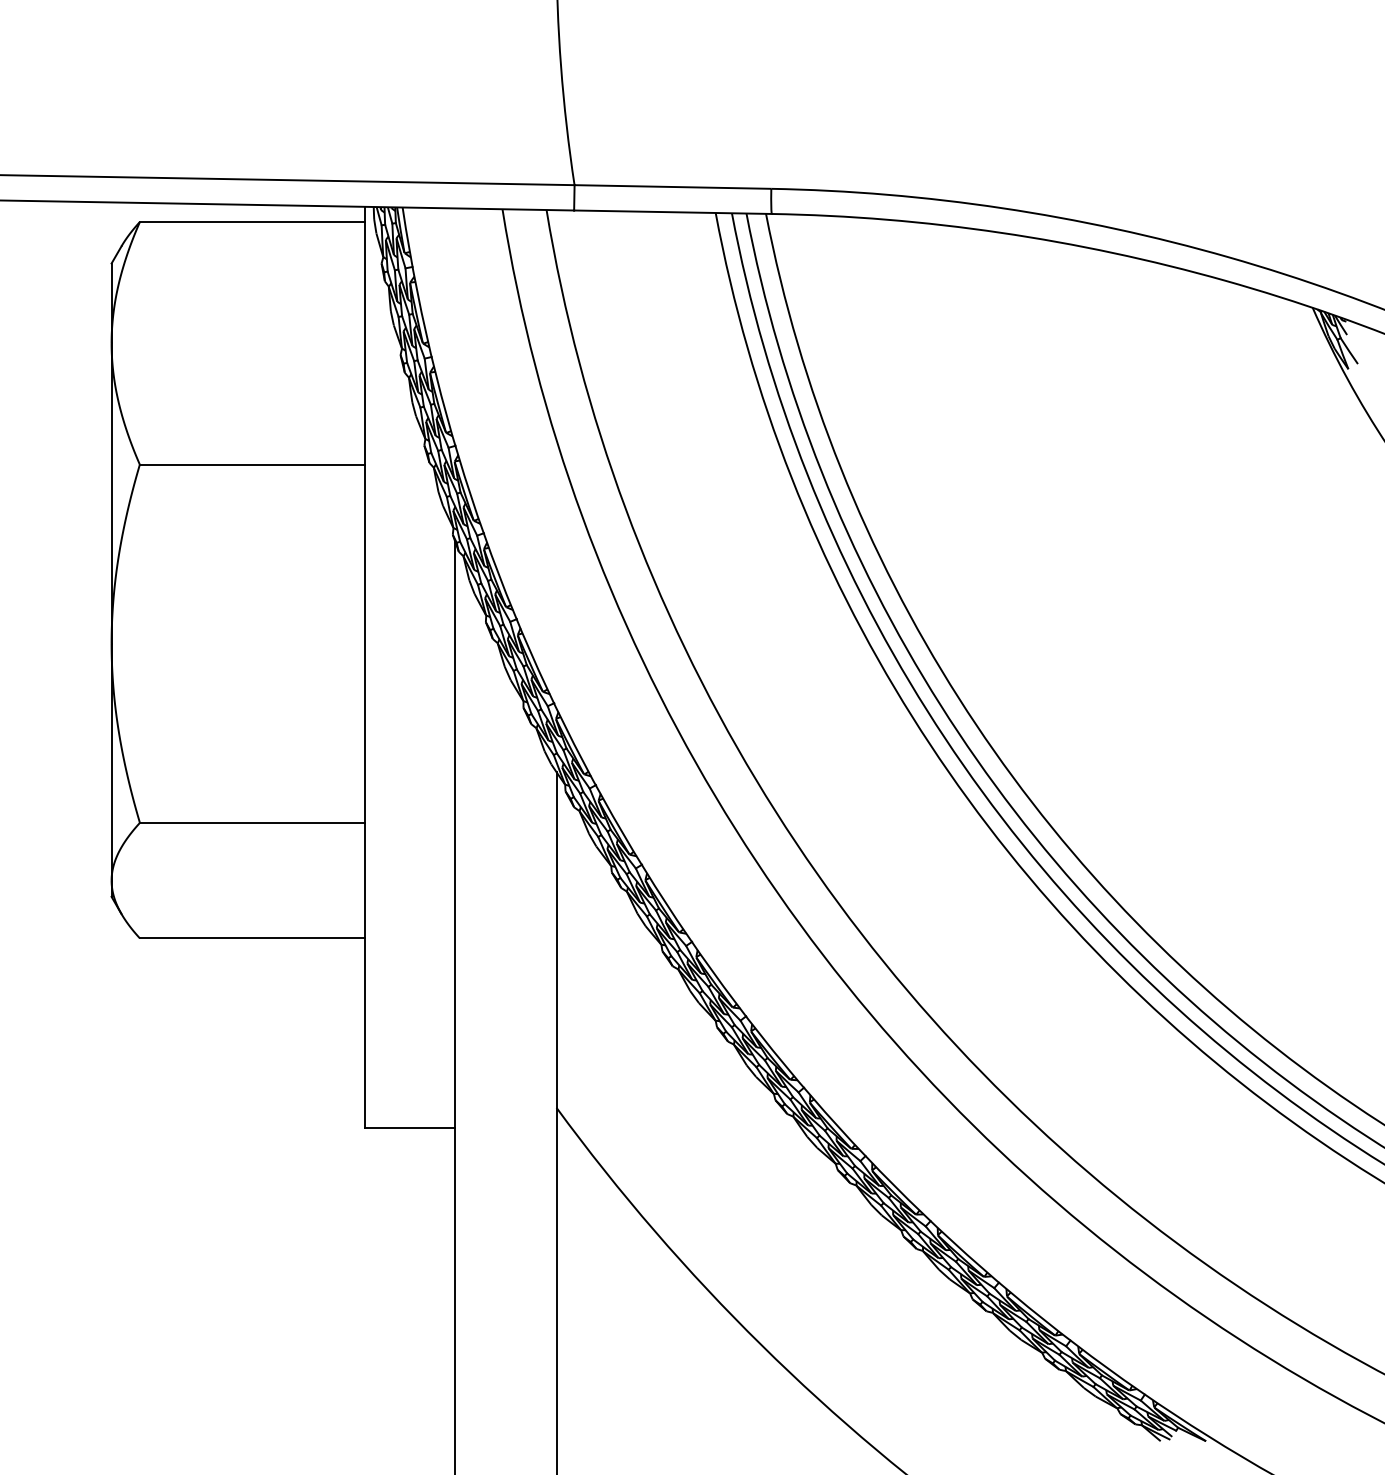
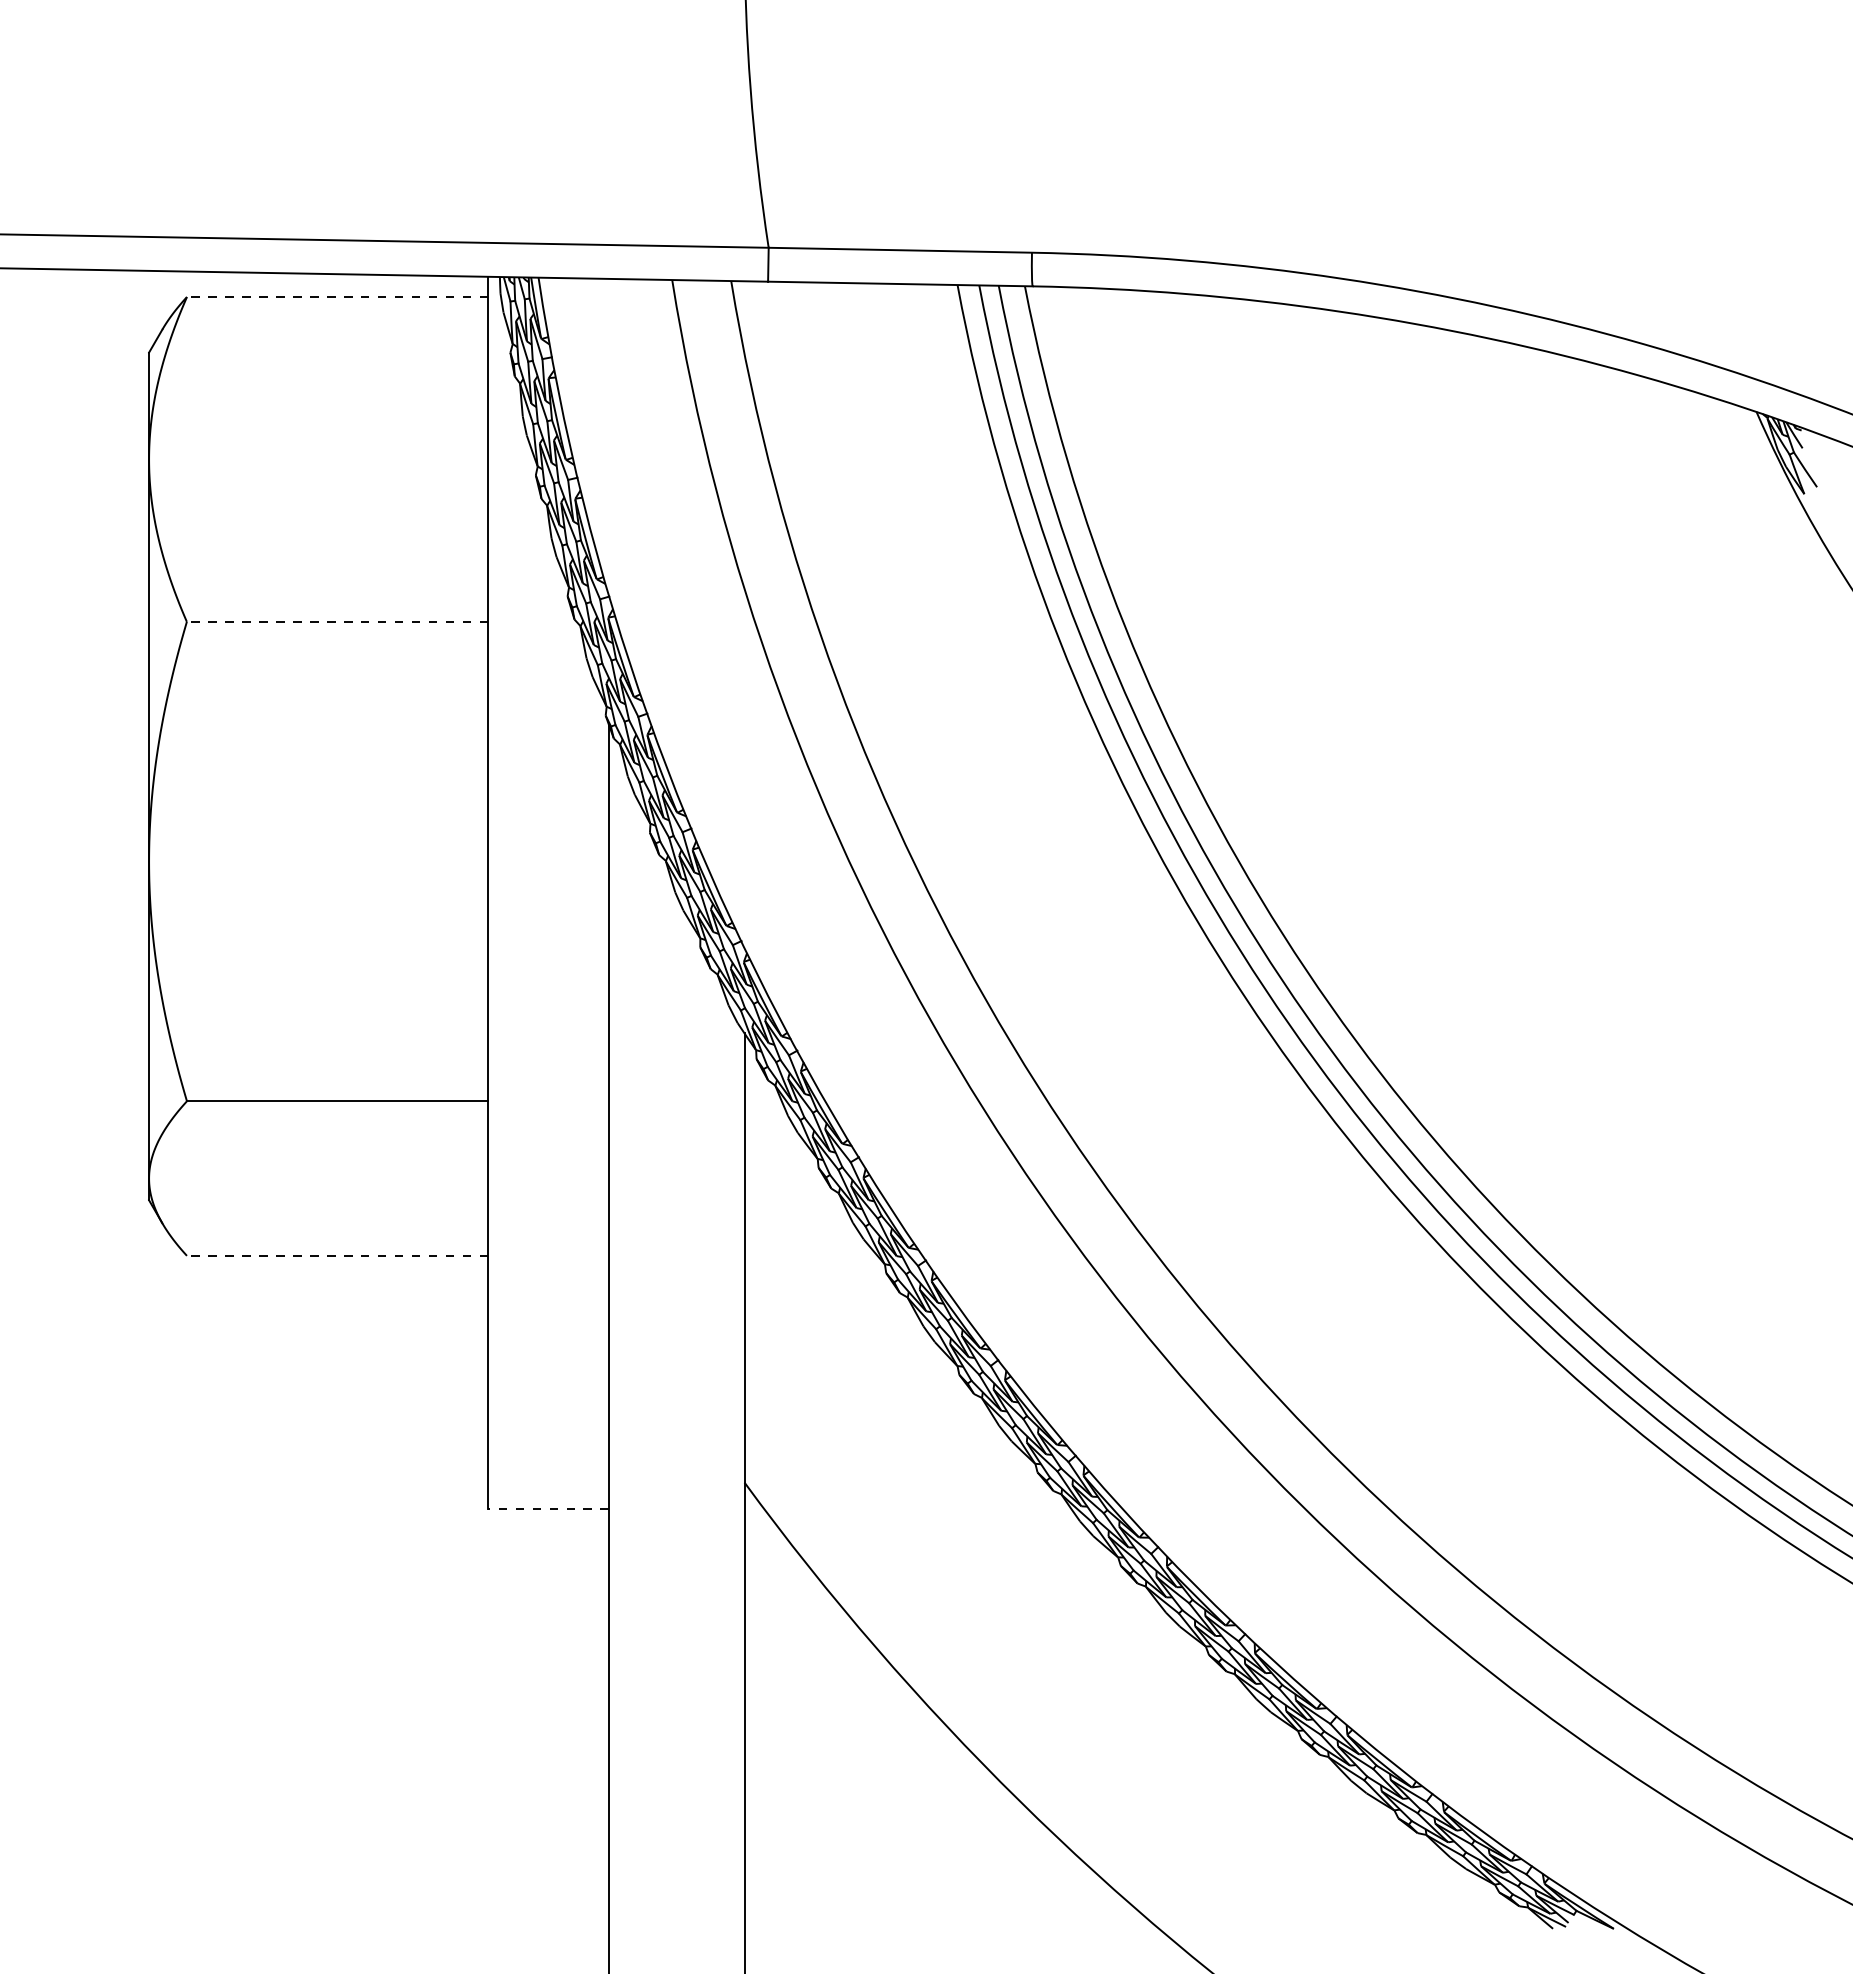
line: (252, 222) -> (337, 297), solid -> dashed
line: (252, 464) -> (337, 621), solid -> dashed
line: (252, 938) -> (337, 1255), solid -> dashed
line: (410, 1127) -> (548, 1509), solid -> dashed

